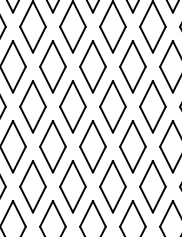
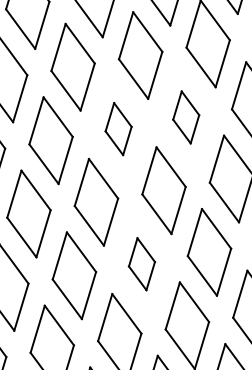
part: (72, 106) -> (117, 128), size x0.6
part: (112, 106) -> (185, 116), size x0.6
part: (72, 186) -> (141, 263), size x0.6

